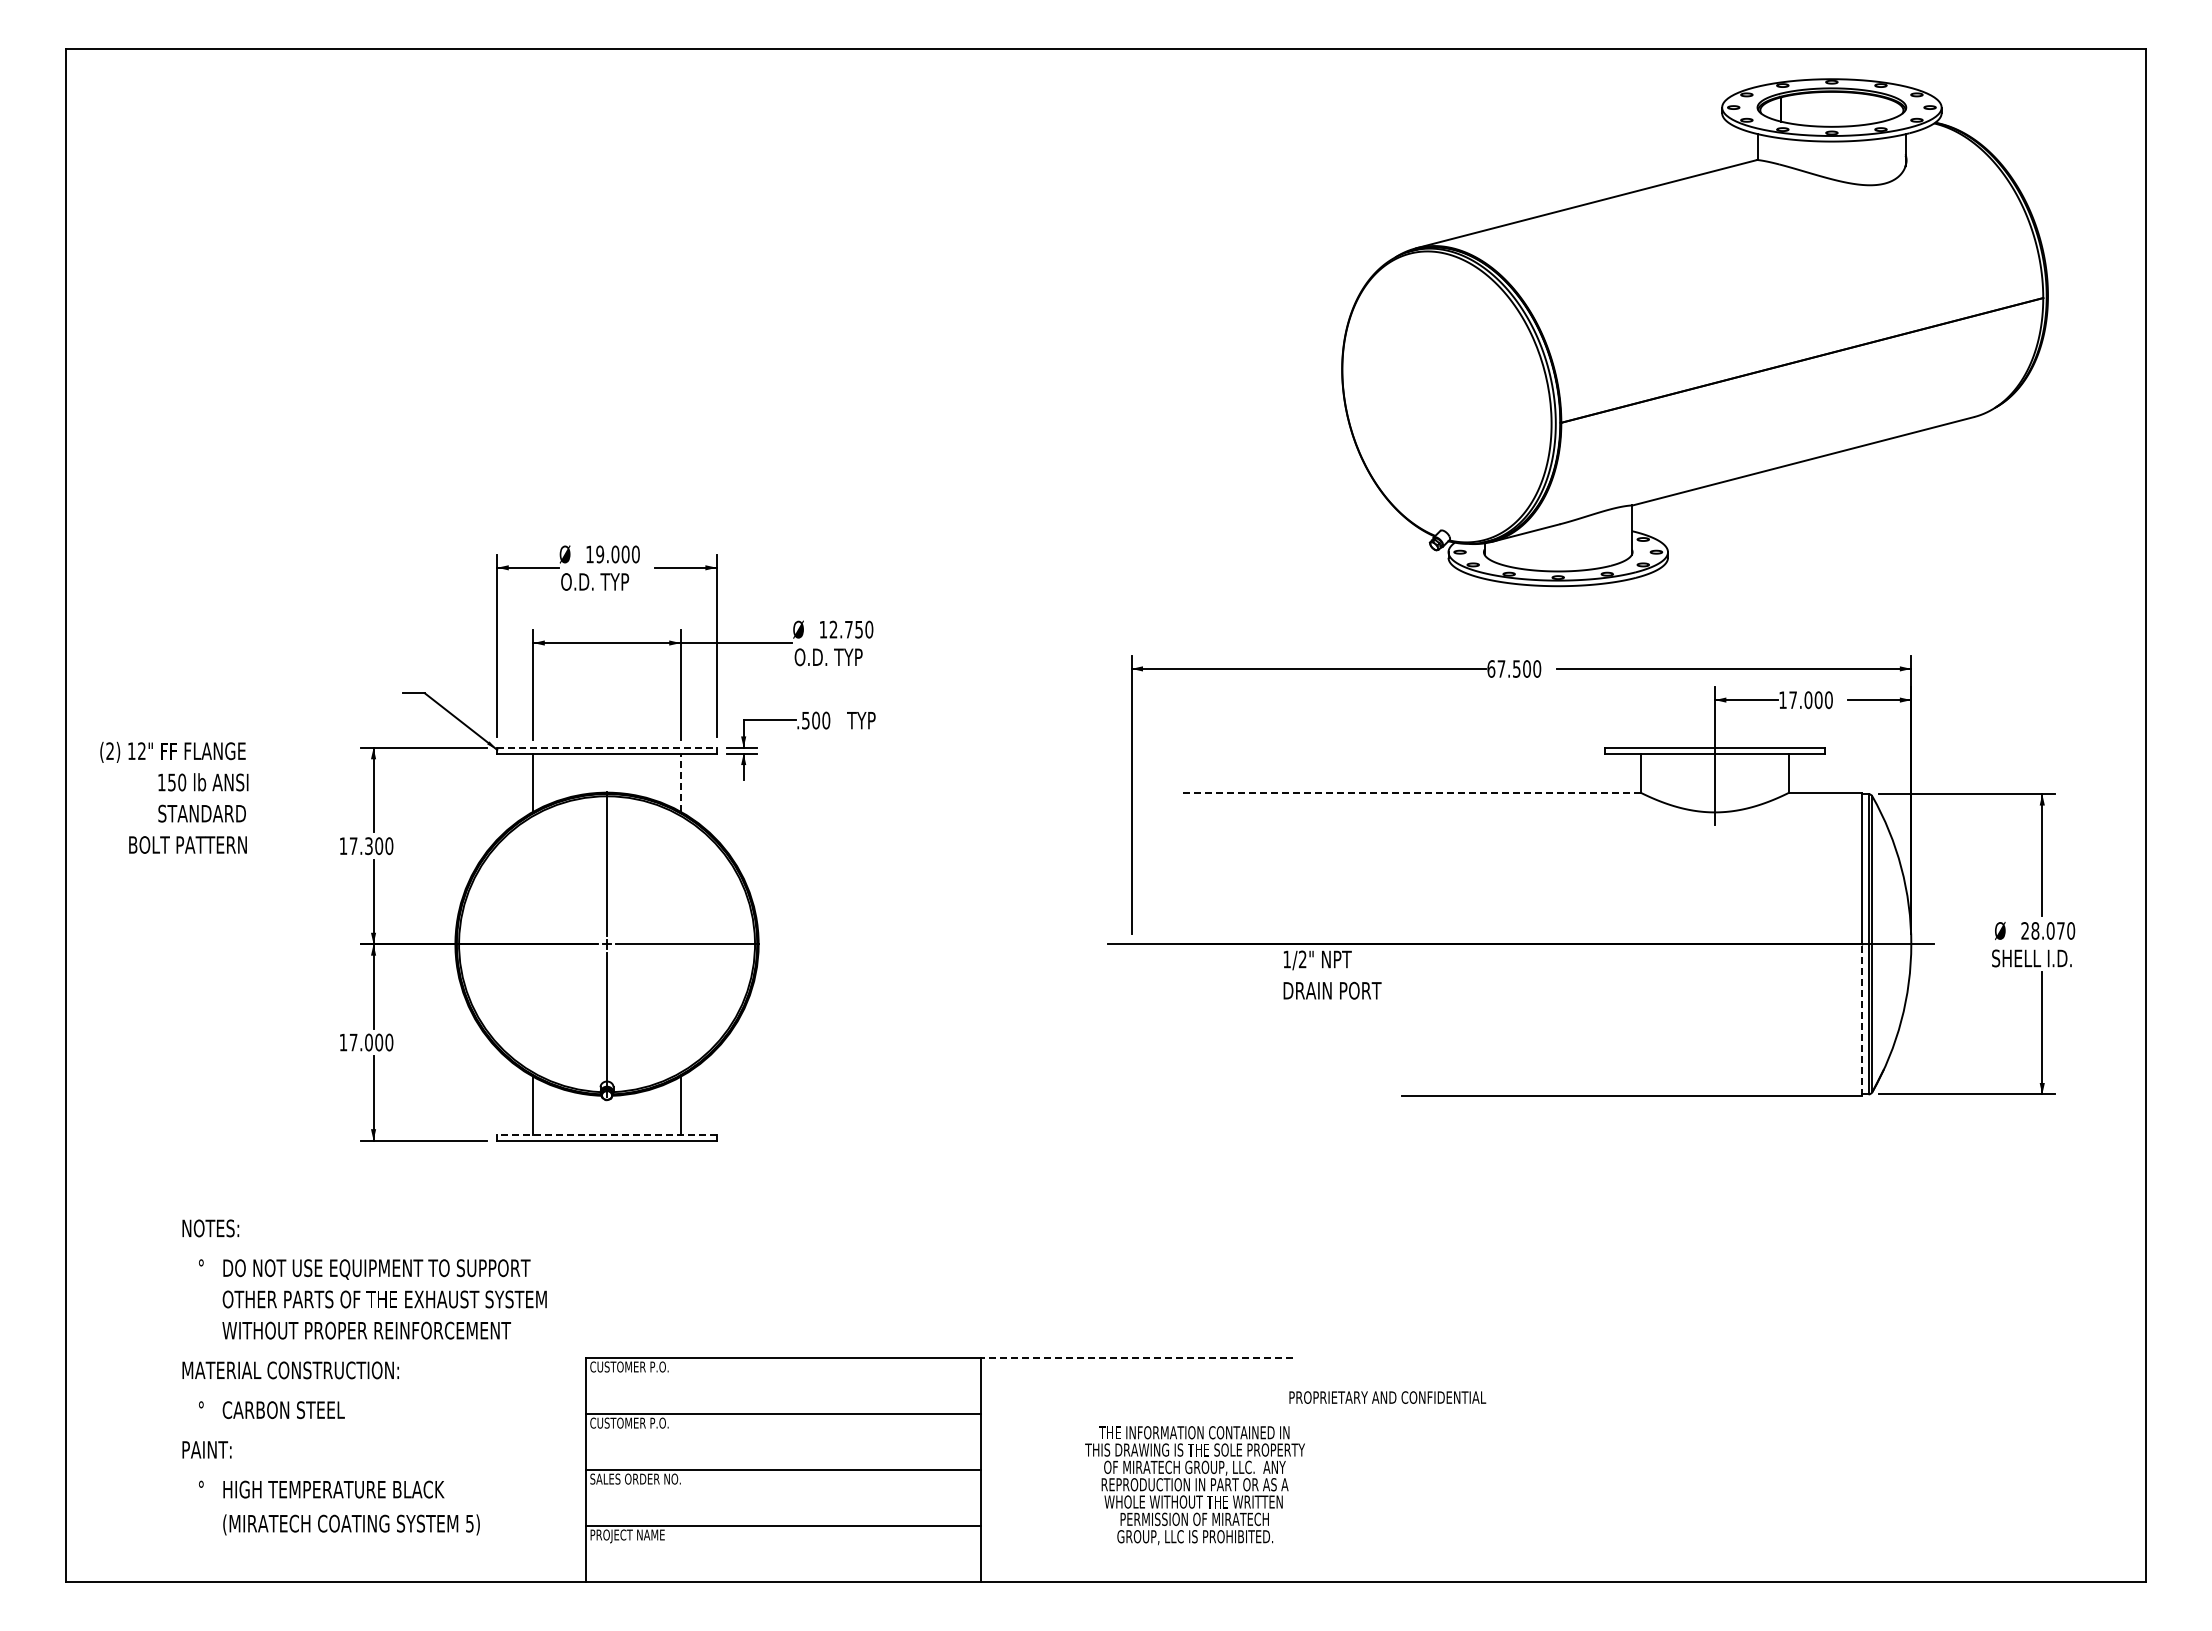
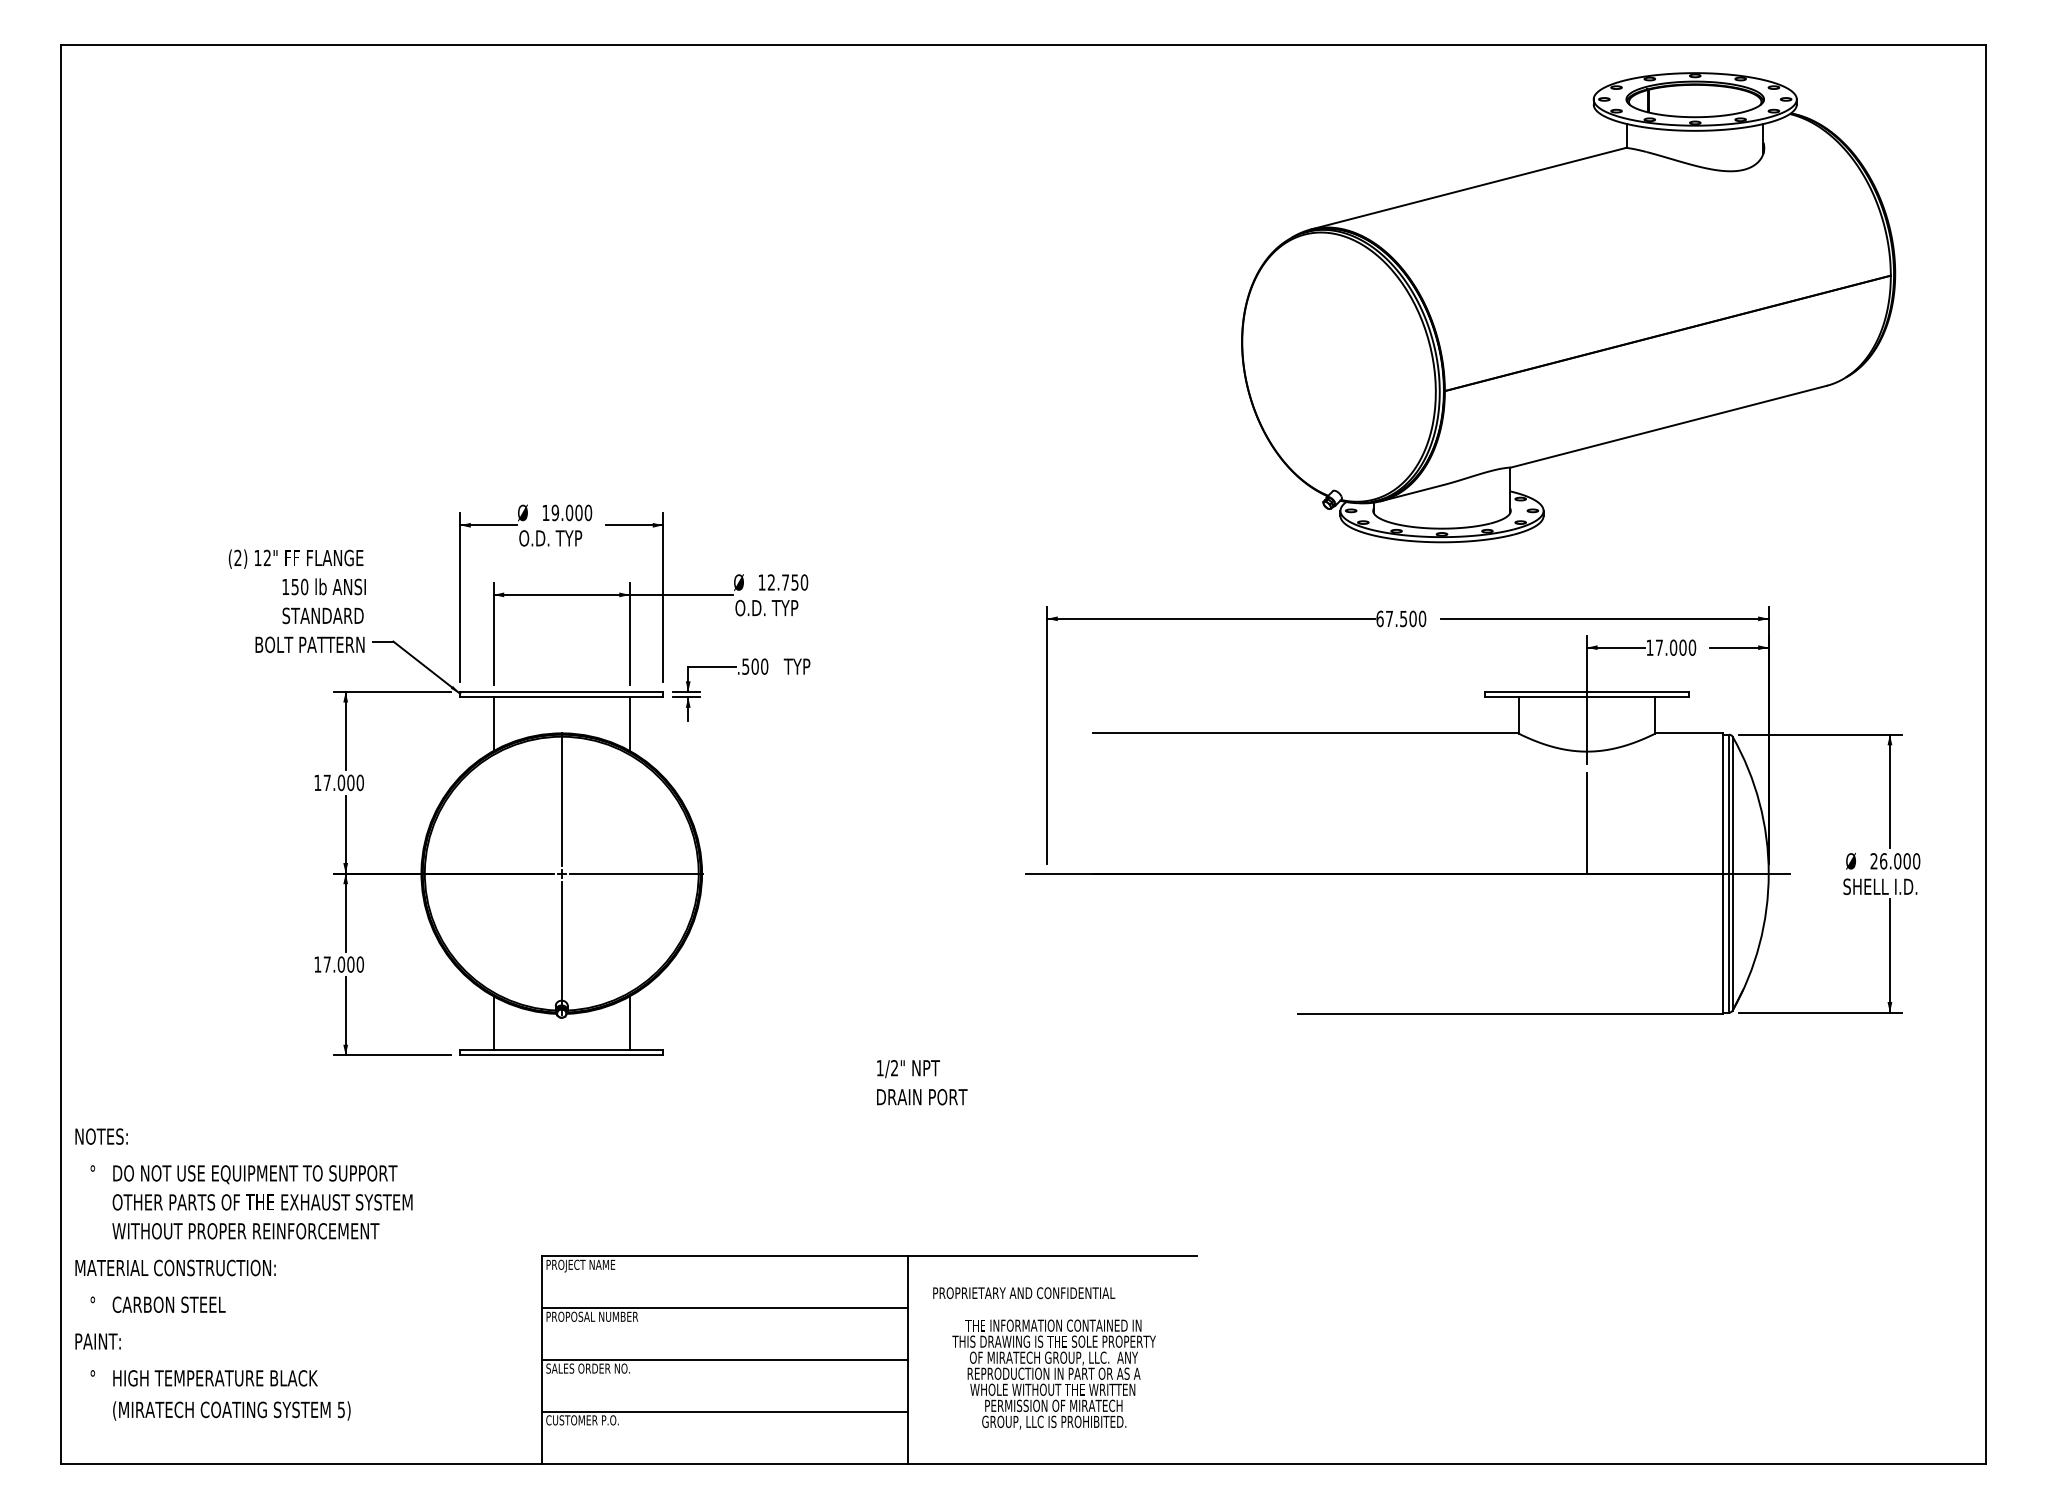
line: (607, 747) -> (562, 691), dashed -> solid
line: (680, 782) -> (629, 723), dashed -> solid
line: (1410, 792) -> (1305, 733), dashed -> solid
text: (174, 797) -> (297, 600), moved
text: (368, 845) -> (341, 782), 17.300 -> 17.000
line: (1714, 889) -> (1586, 822), added
text: (2047, 930) -> (1894, 860), 28.070 -> 26.000
text: (1332, 974) -> (922, 1082), moved
line: (1862, 1020) -> (1723, 944), dashed -> solid
line: (607, 1134) -> (562, 1049), dashed -> solid
line: (1137, 1357) -> (1052, 1256), dashed -> solid
text: (629, 1368) -> (582, 1266), CUSTOMER P.O. -> PROJECT NAME
text: (364, 1377) -> (243, 1274), moved
text: (1387, 1397) -> (1023, 1293), moved
text: (639, 1422) -> (591, 1316), CUSTOMER P.O. -> PROPOSAL NUMBER
text: (1194, 1485) -> (1053, 1374), moved
text: (629, 1536) -> (582, 1421), PROJECT NAME -> CUSTOMER P.O.

